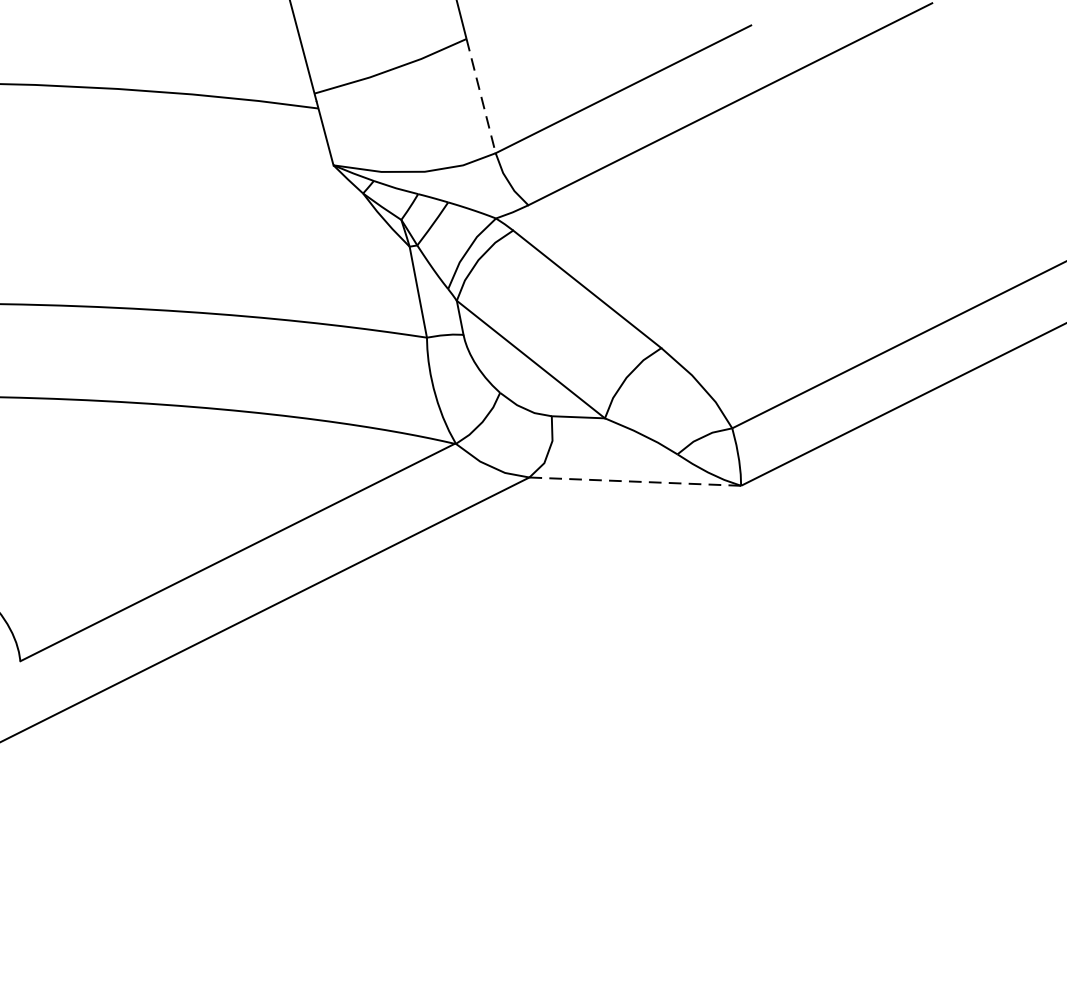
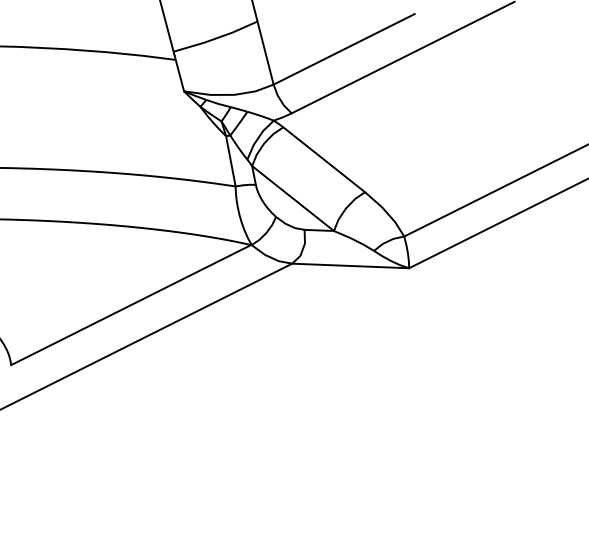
line: (480, 96) -> (265, 53), dashed -> solid
line: (636, 480) -> (351, 265), dashed -> solid

